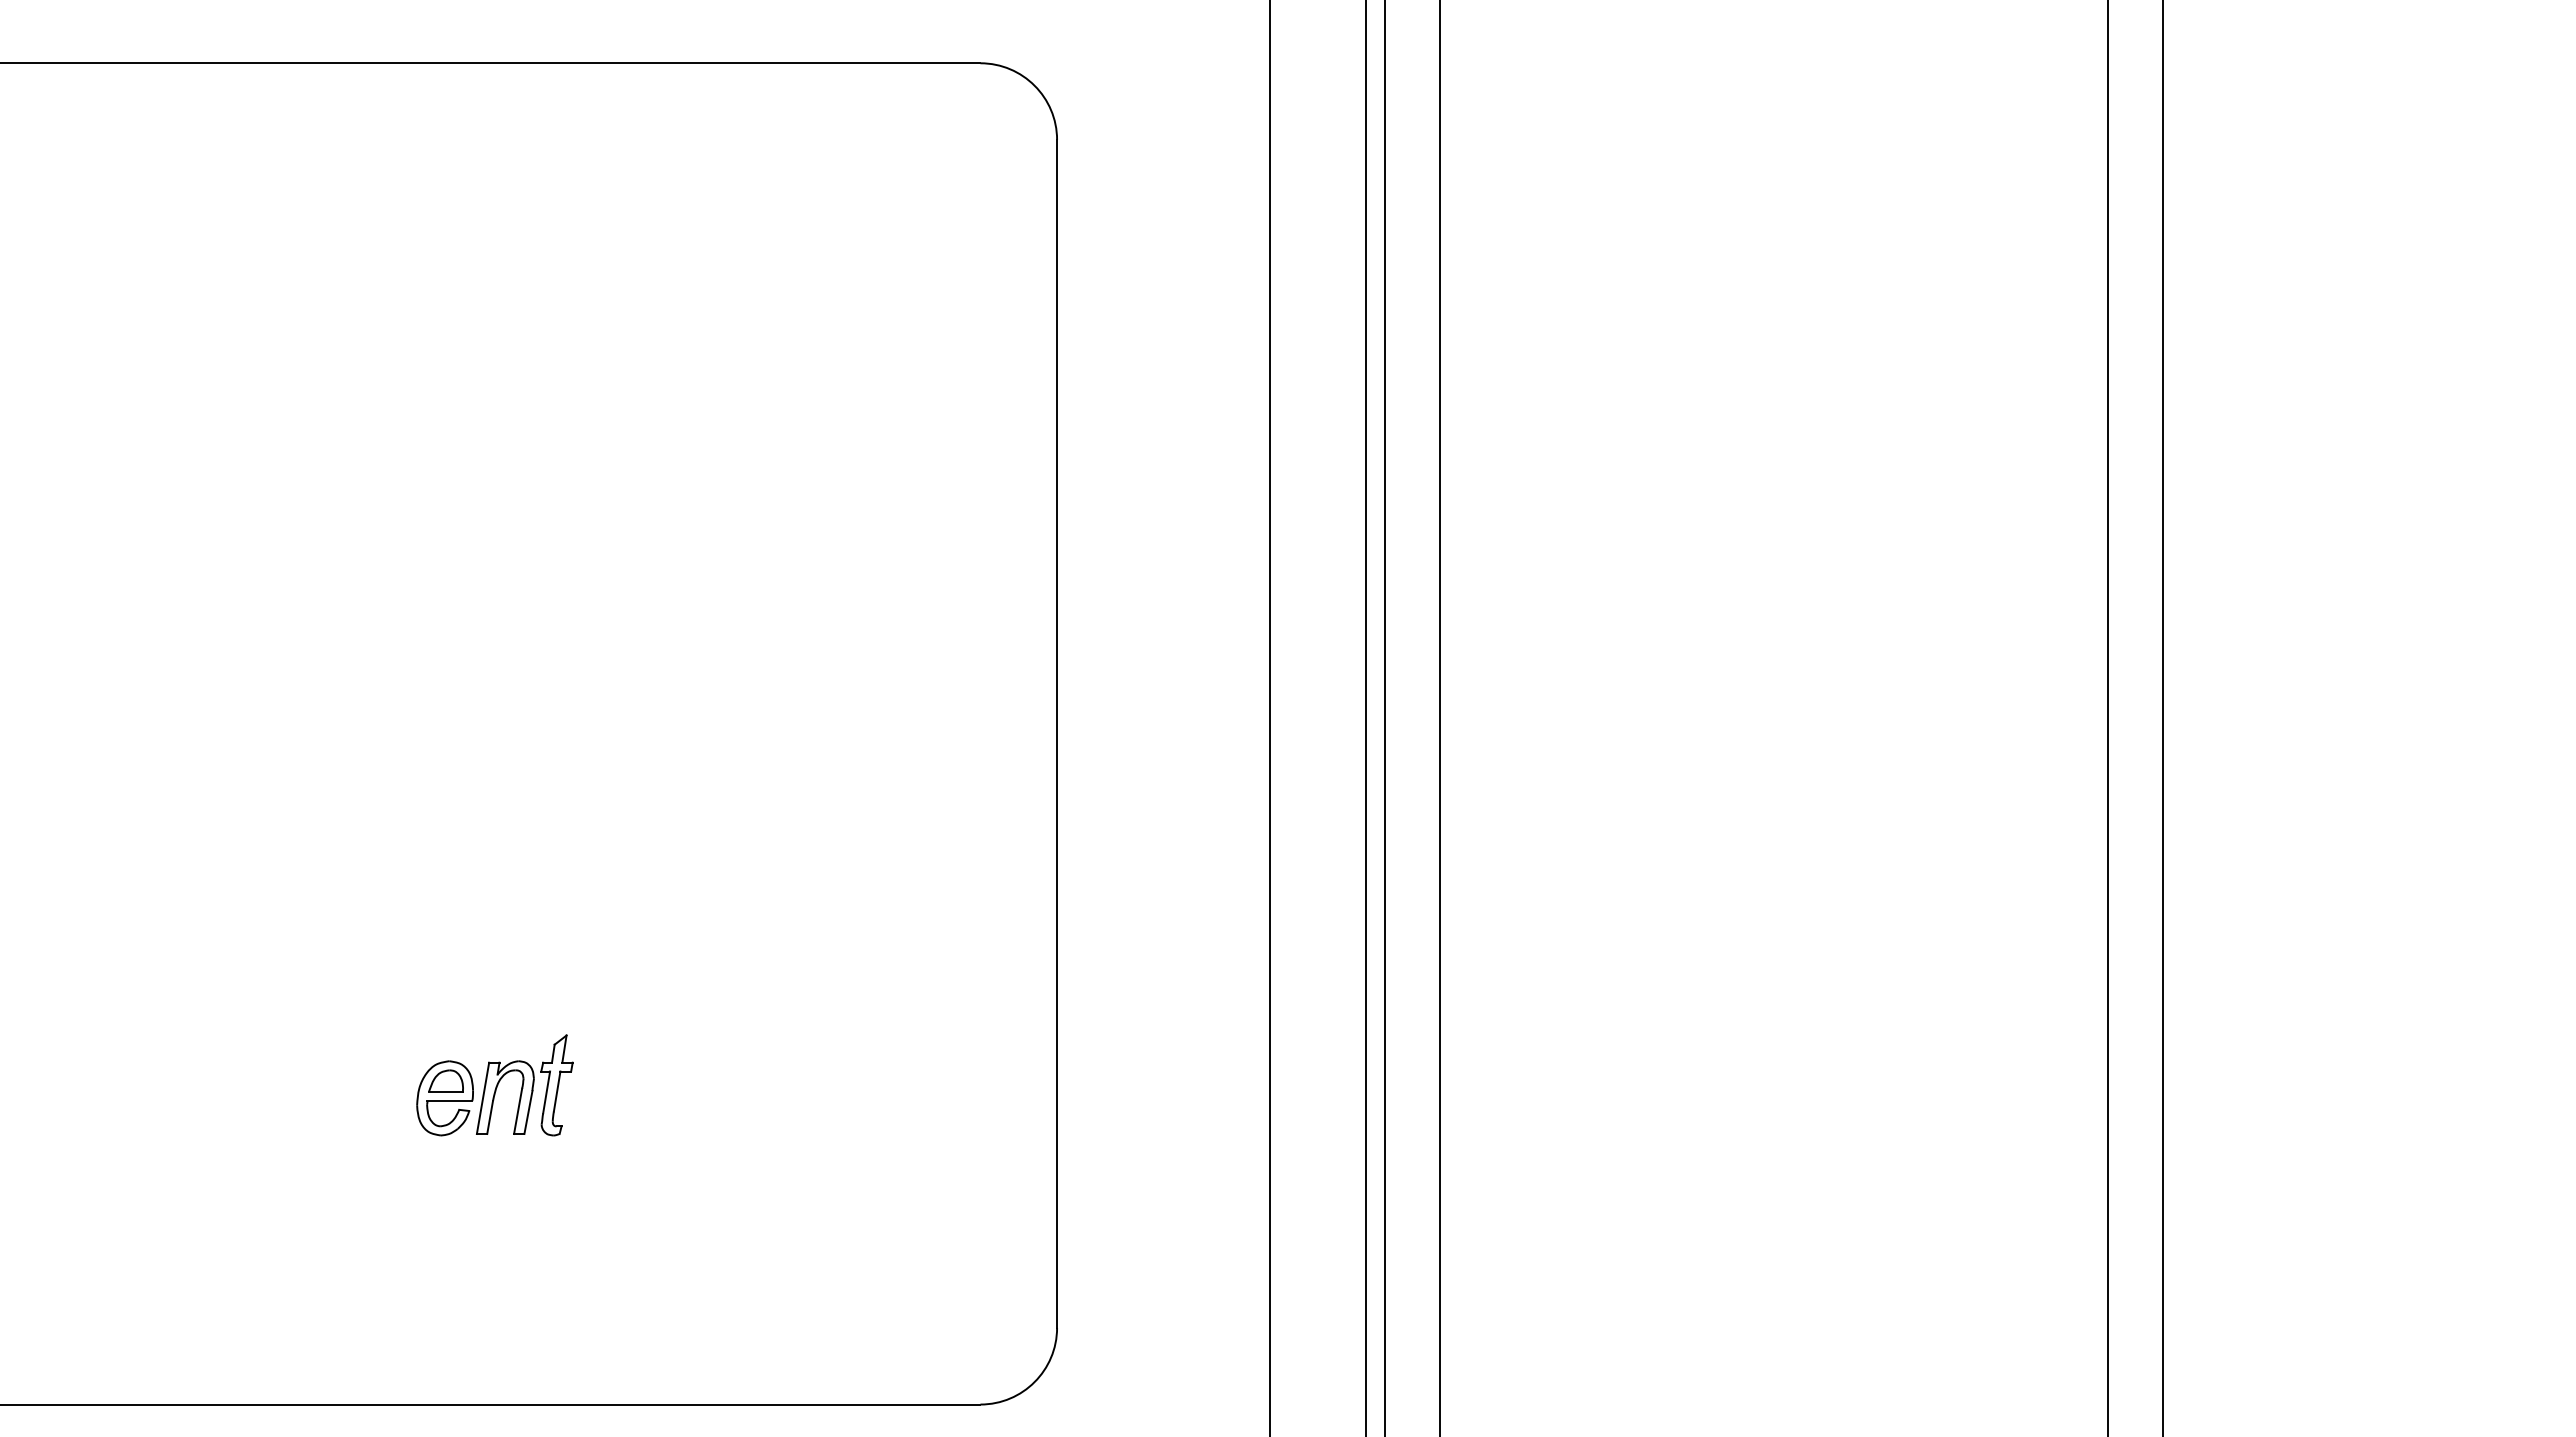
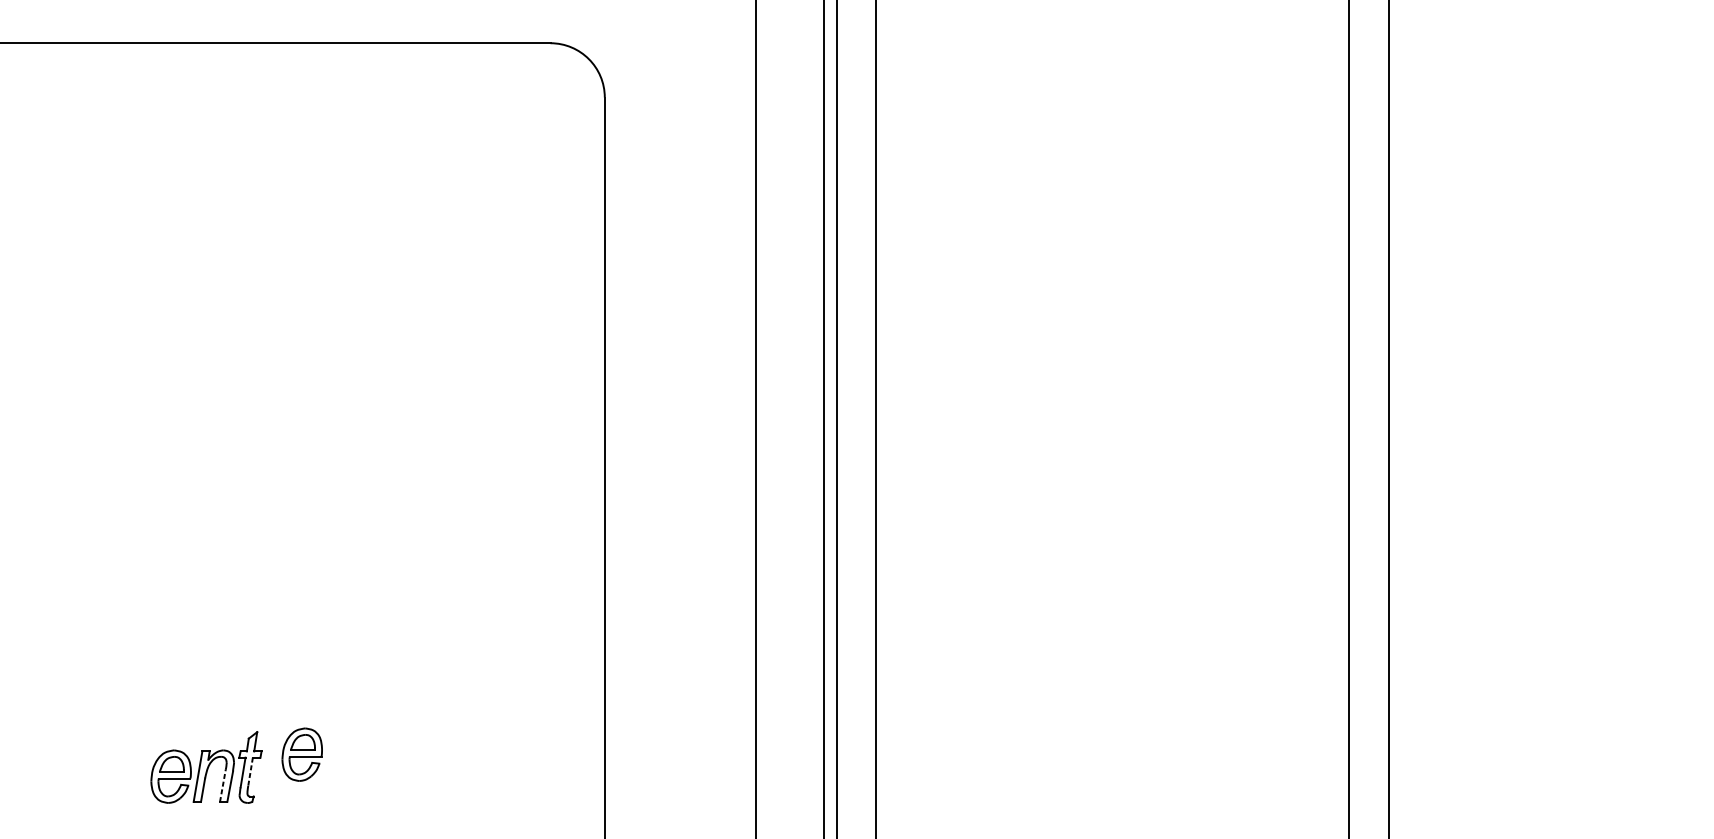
part: (629, 1067) -> (301, 754), added
line: (557, 1091) -> (250, 771), solid -> dashed
line: (518, 1111) -> (223, 786), solid -> dashed

